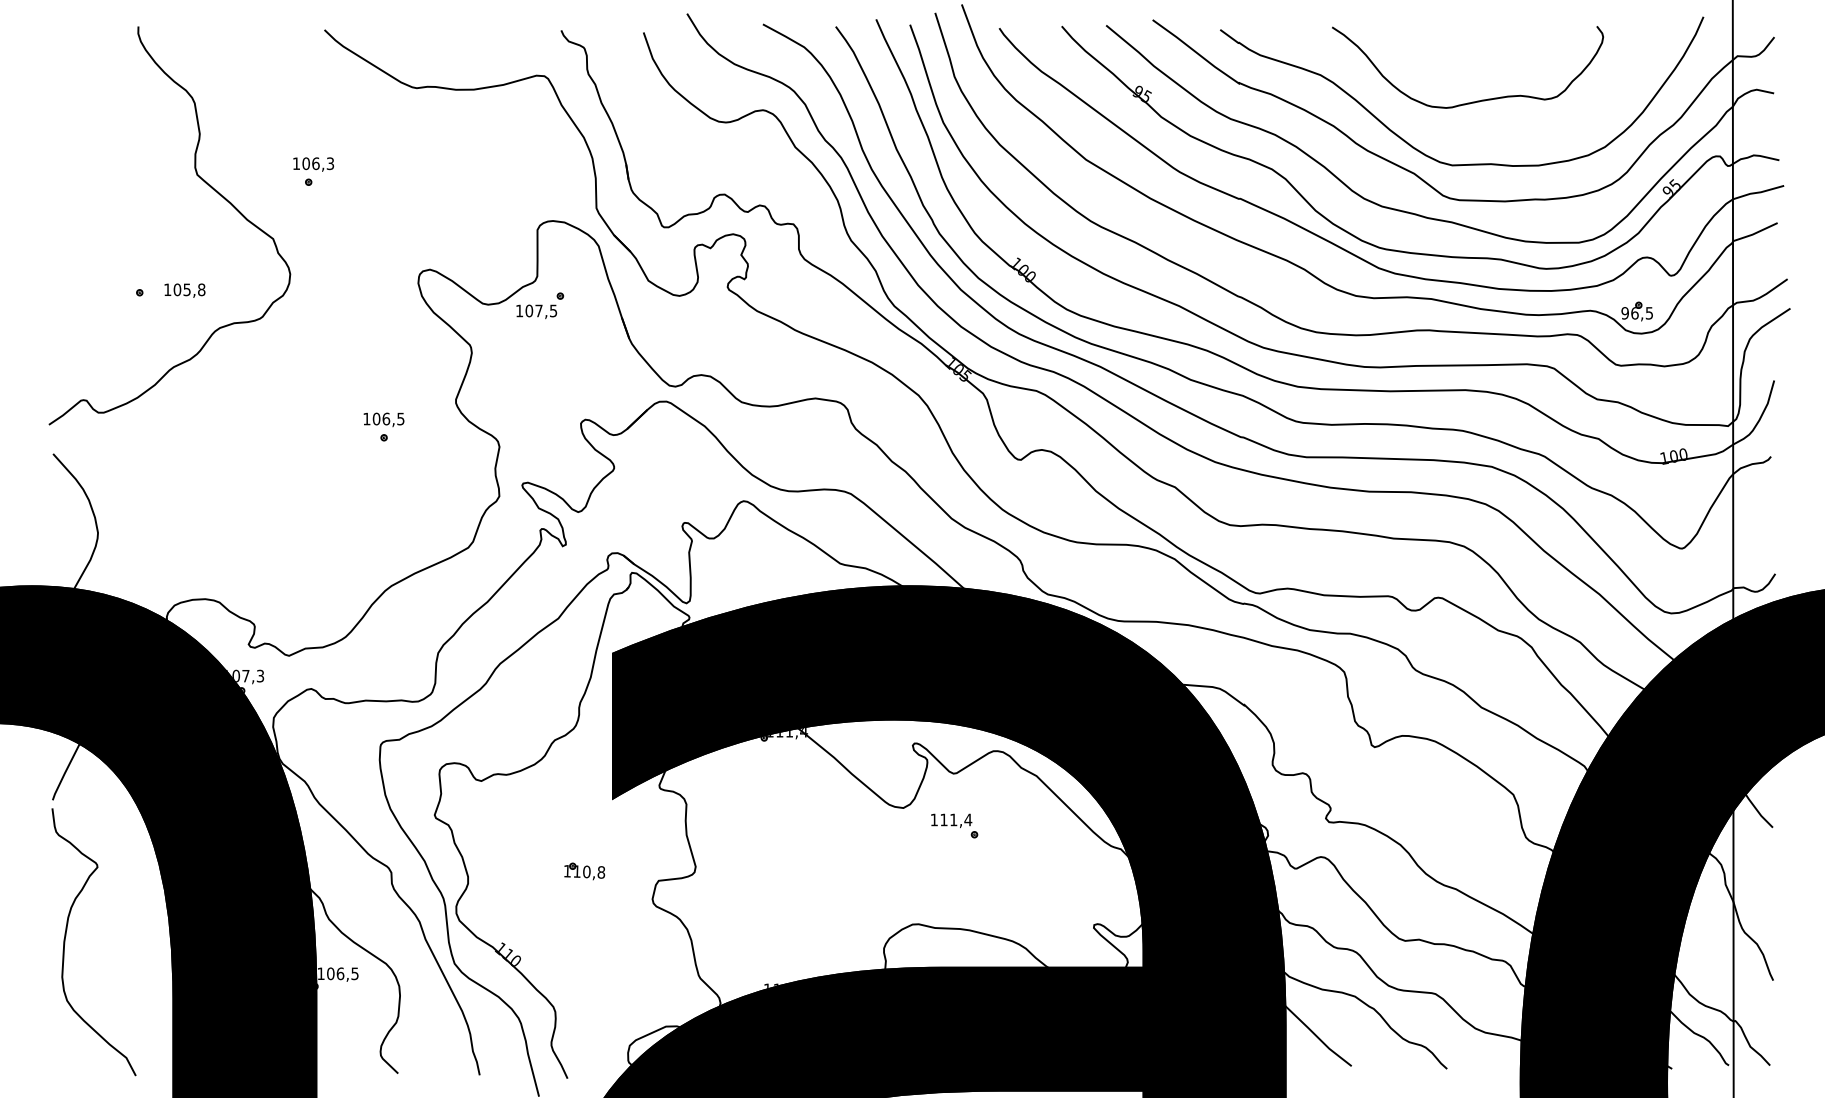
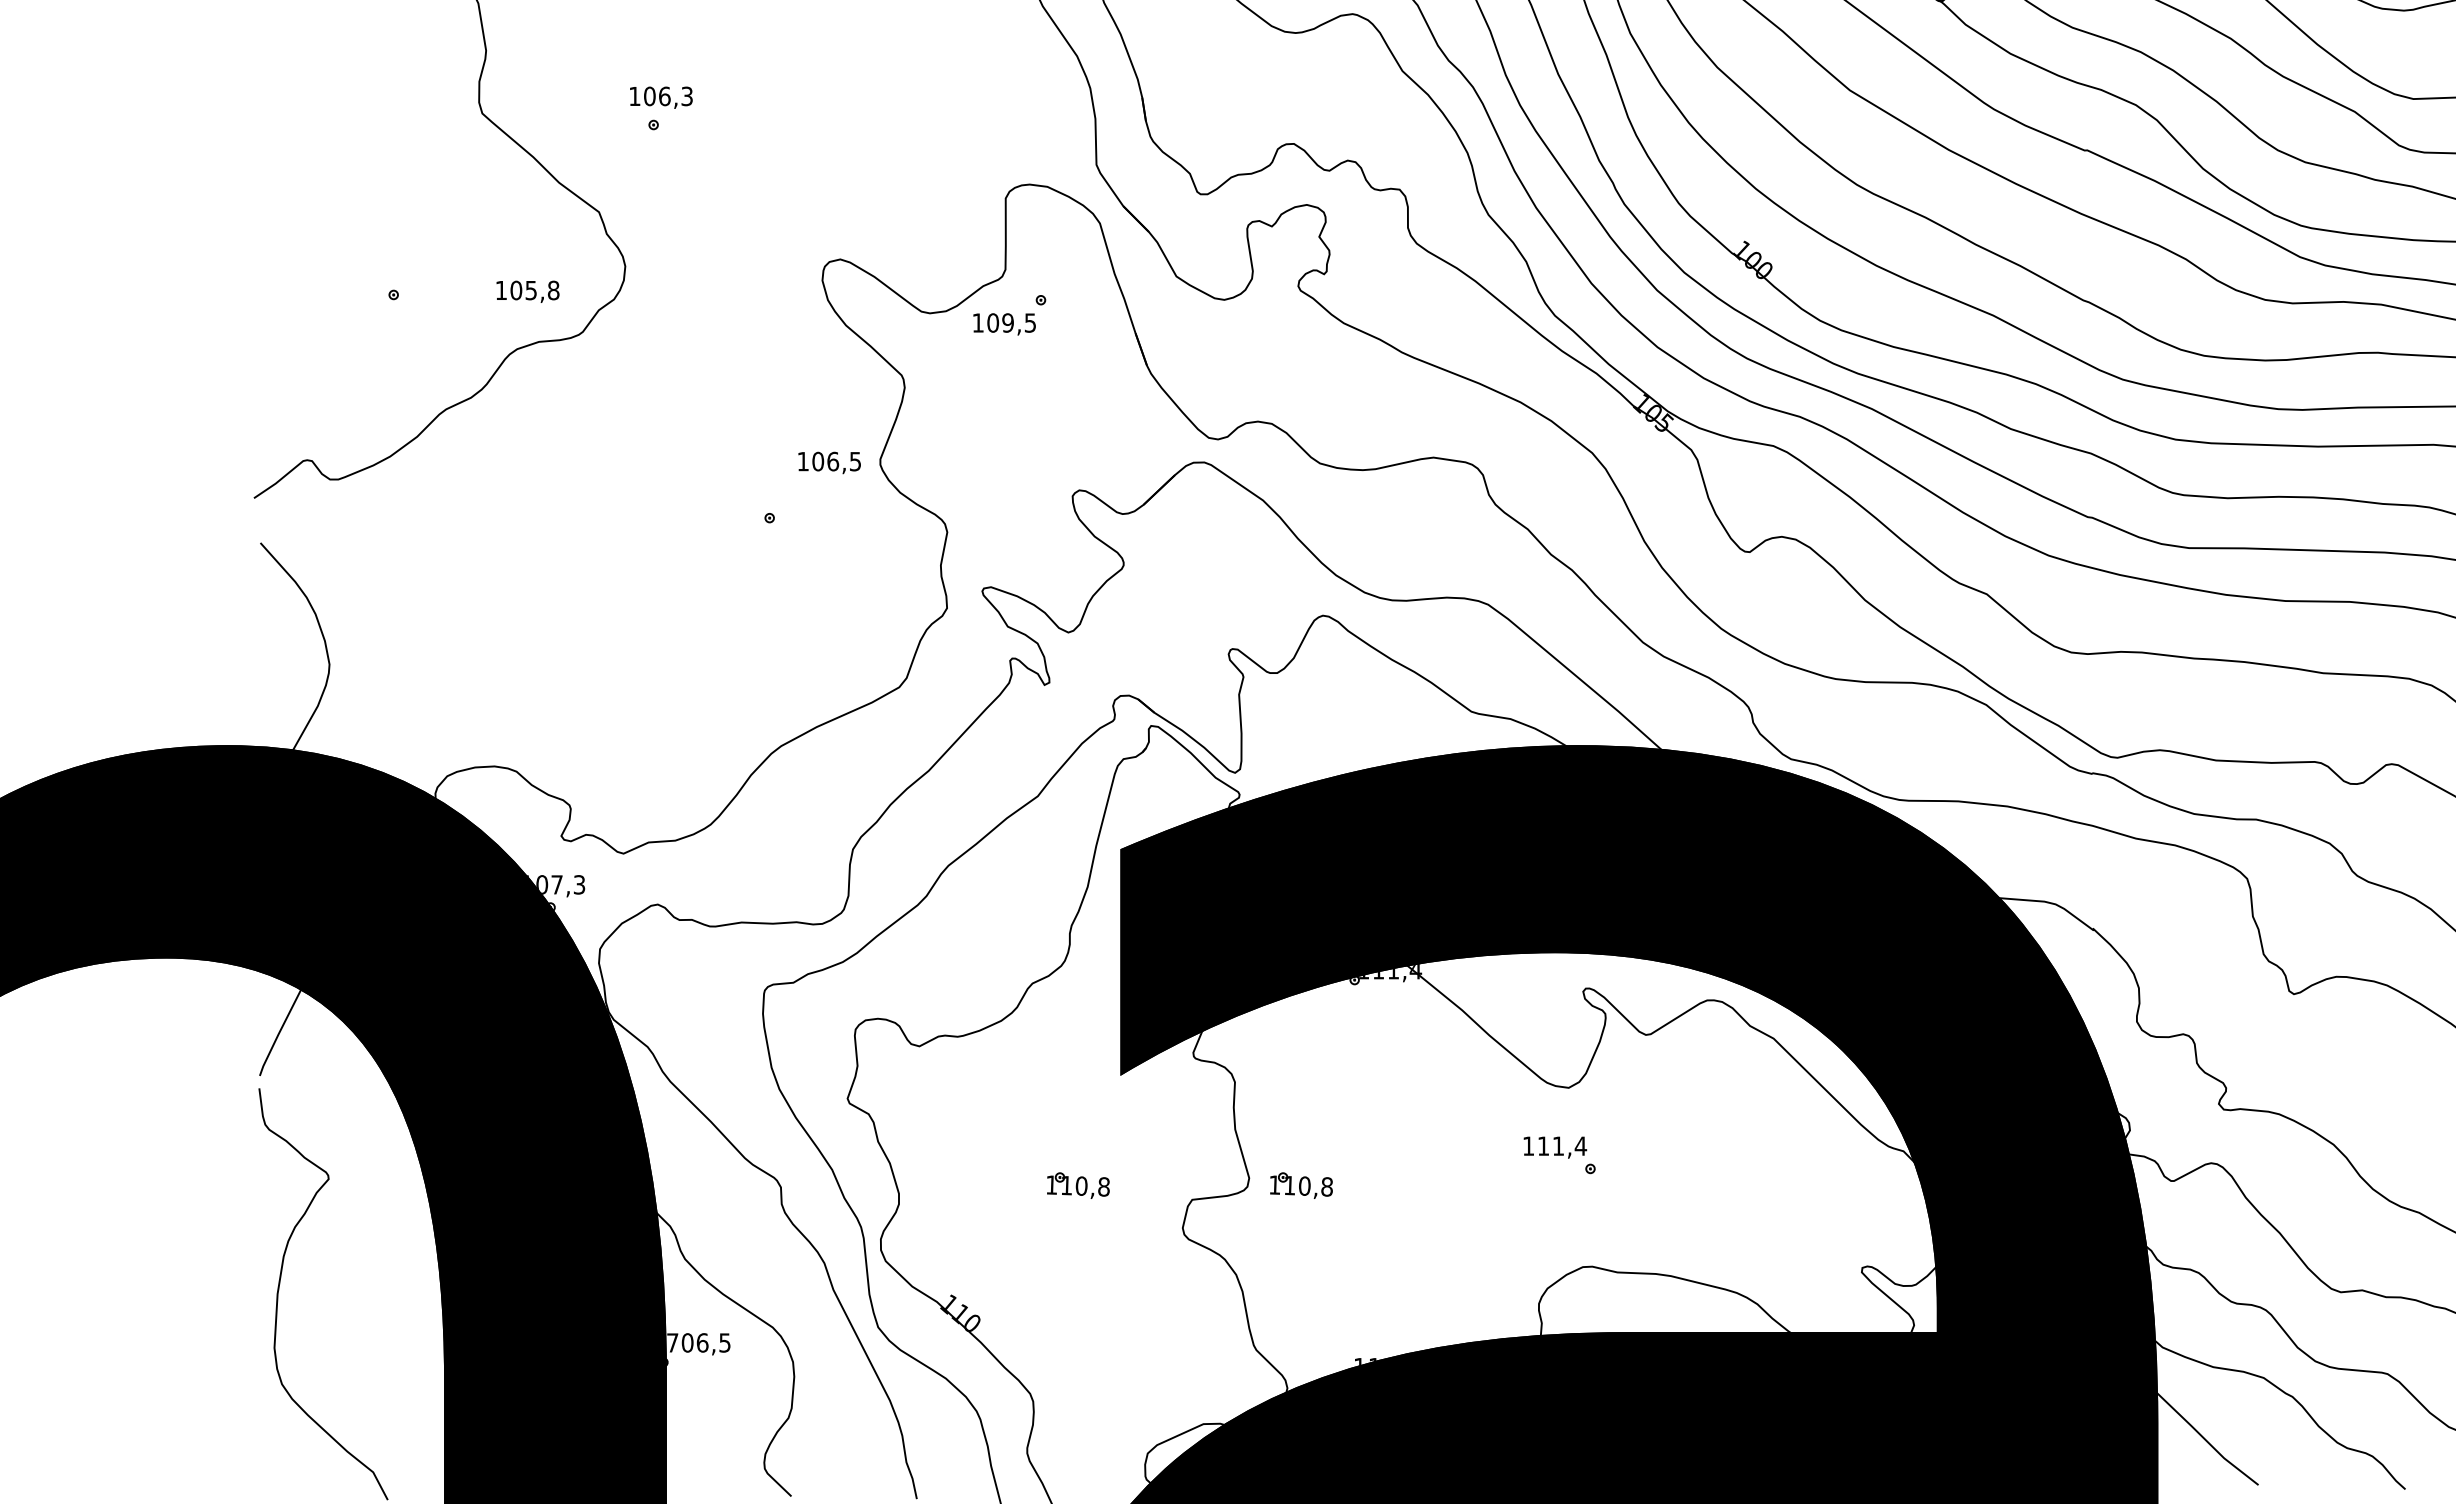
text: (184, 290) -> (527, 291), moved
text: (538, 310) -> (1007, 322), 107,5 -> 109,5
text: (383, 419) -> (828, 462), moved
part: (954, 825) -> (1559, 1154), moved
part: (729, 871) -> (1301, 1185), added
text: (320, 973) -> (671, 1342), 106,5 -> 706,5

